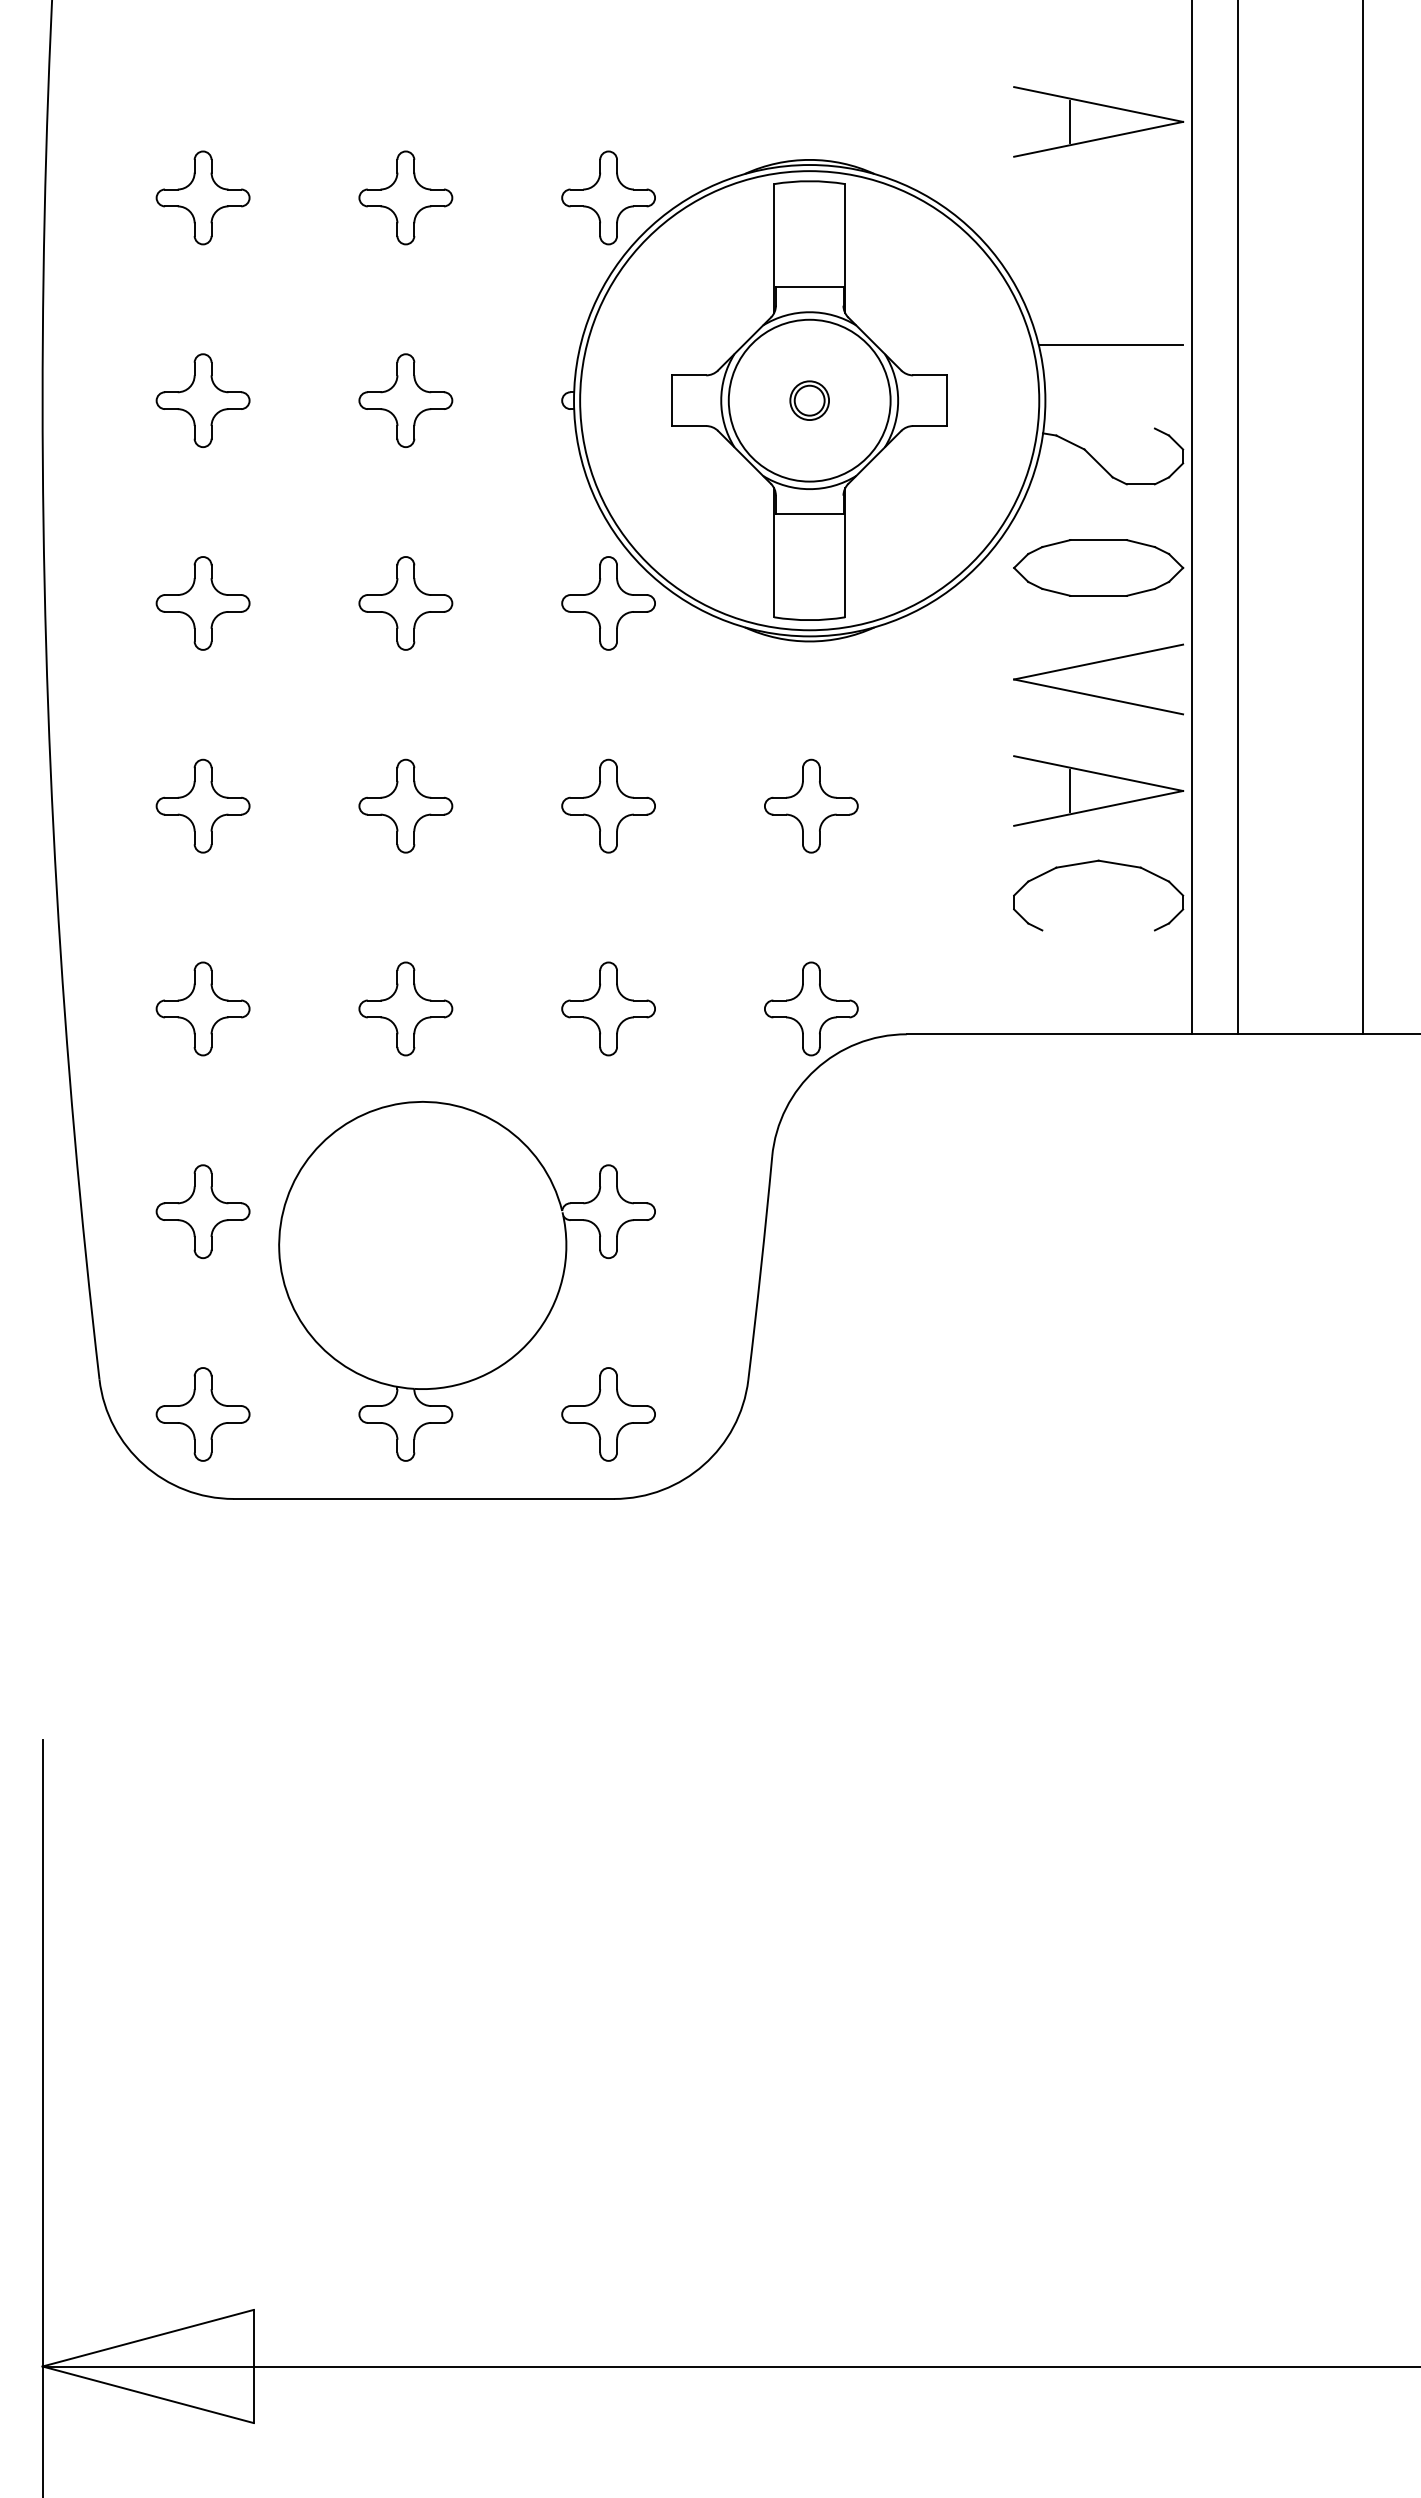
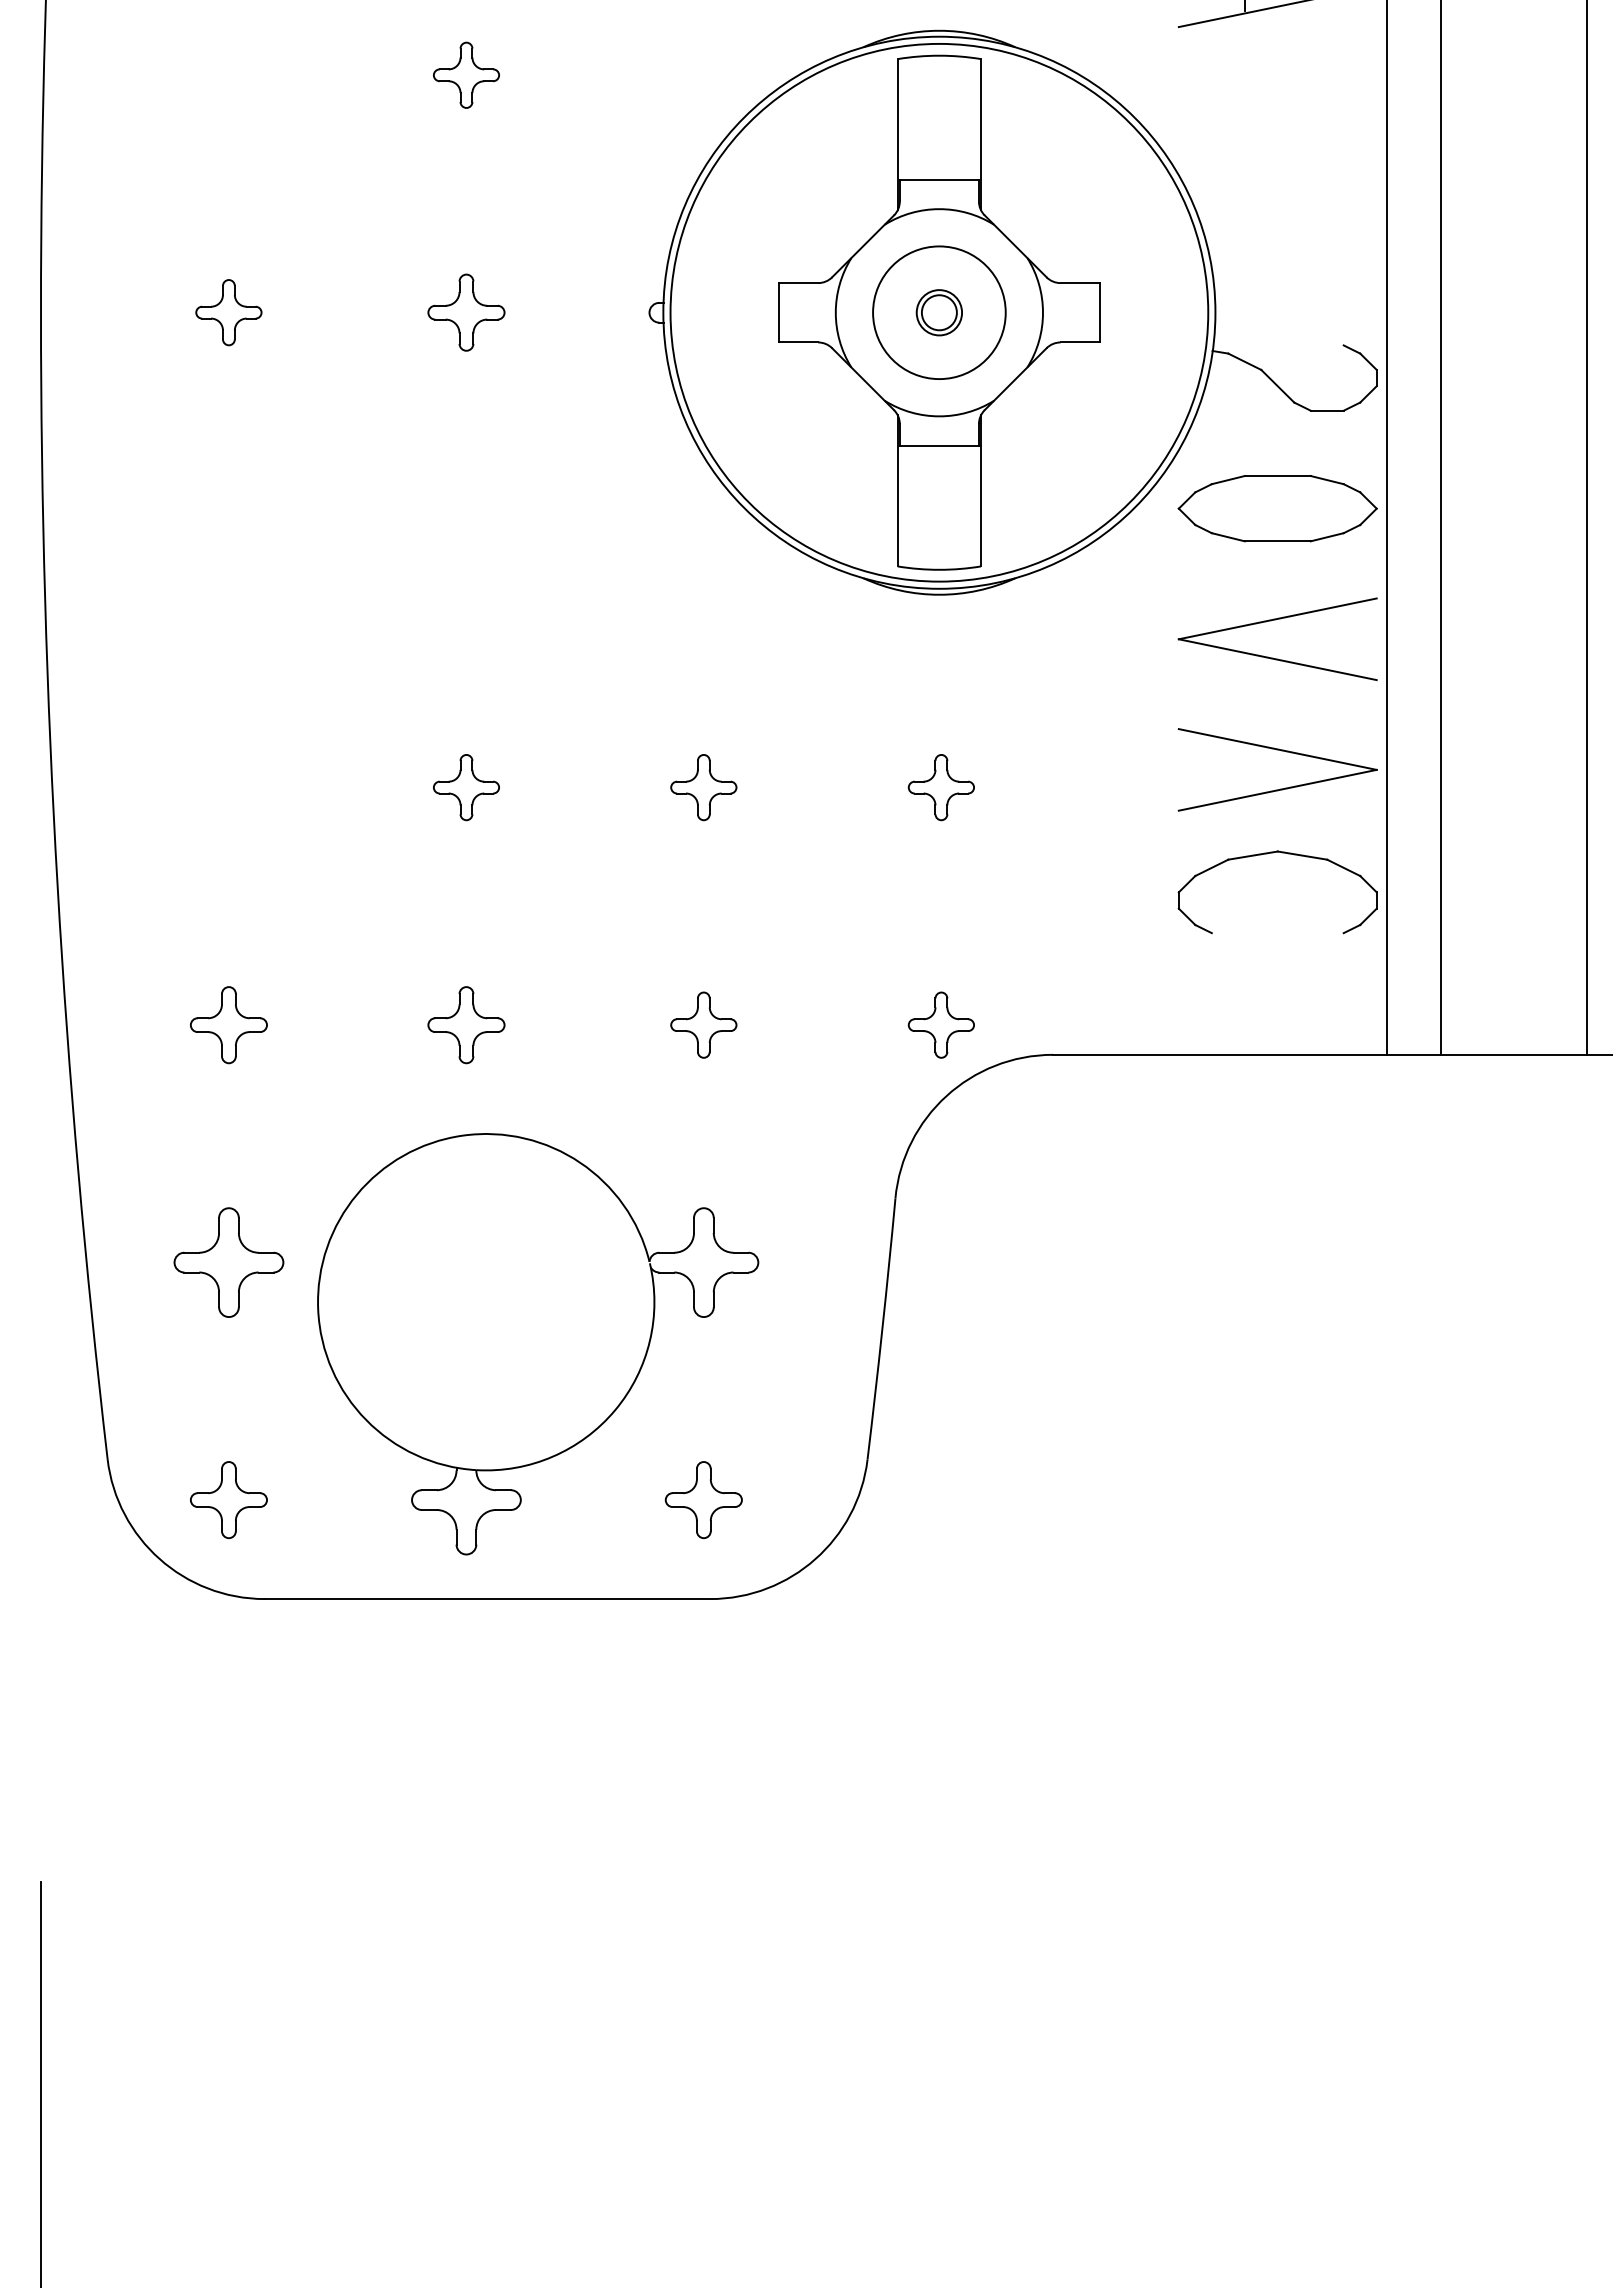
part: (202, 197) -> (228, 74), removed
part: (405, 197) -> (465, 74), size x0.6
part: (608, 197) -> (703, 74), removed
line: (1110, 344) -> (1291, 246), removed
part: (202, 400) -> (228, 312), size x0.6
part: (405, 400) -> (465, 312), size x0.7
circle: (809, 400) -> (939, 312), size x0.7
part: (202, 603) -> (228, 550), removed
part: (405, 603) -> (465, 550), removed
part: (608, 603) -> (703, 550), removed
line: (1070, 790) -> (1244, 769), removed
part: (202, 805) -> (228, 786), removed
part: (405, 805) -> (465, 786), size x0.6
part: (608, 805) -> (703, 786), size x0.6
part: (811, 805) -> (941, 786), size x0.6
part: (202, 1008) -> (228, 1024), size x0.7
part: (405, 1008) -> (465, 1024), size x0.7
part: (608, 1008) -> (703, 1024), size x0.6
part: (811, 1008) -> (941, 1024), size x0.6
part: (202, 1414) -> (228, 1500), size x0.7
part: (608, 1414) -> (703, 1500), size x0.7

